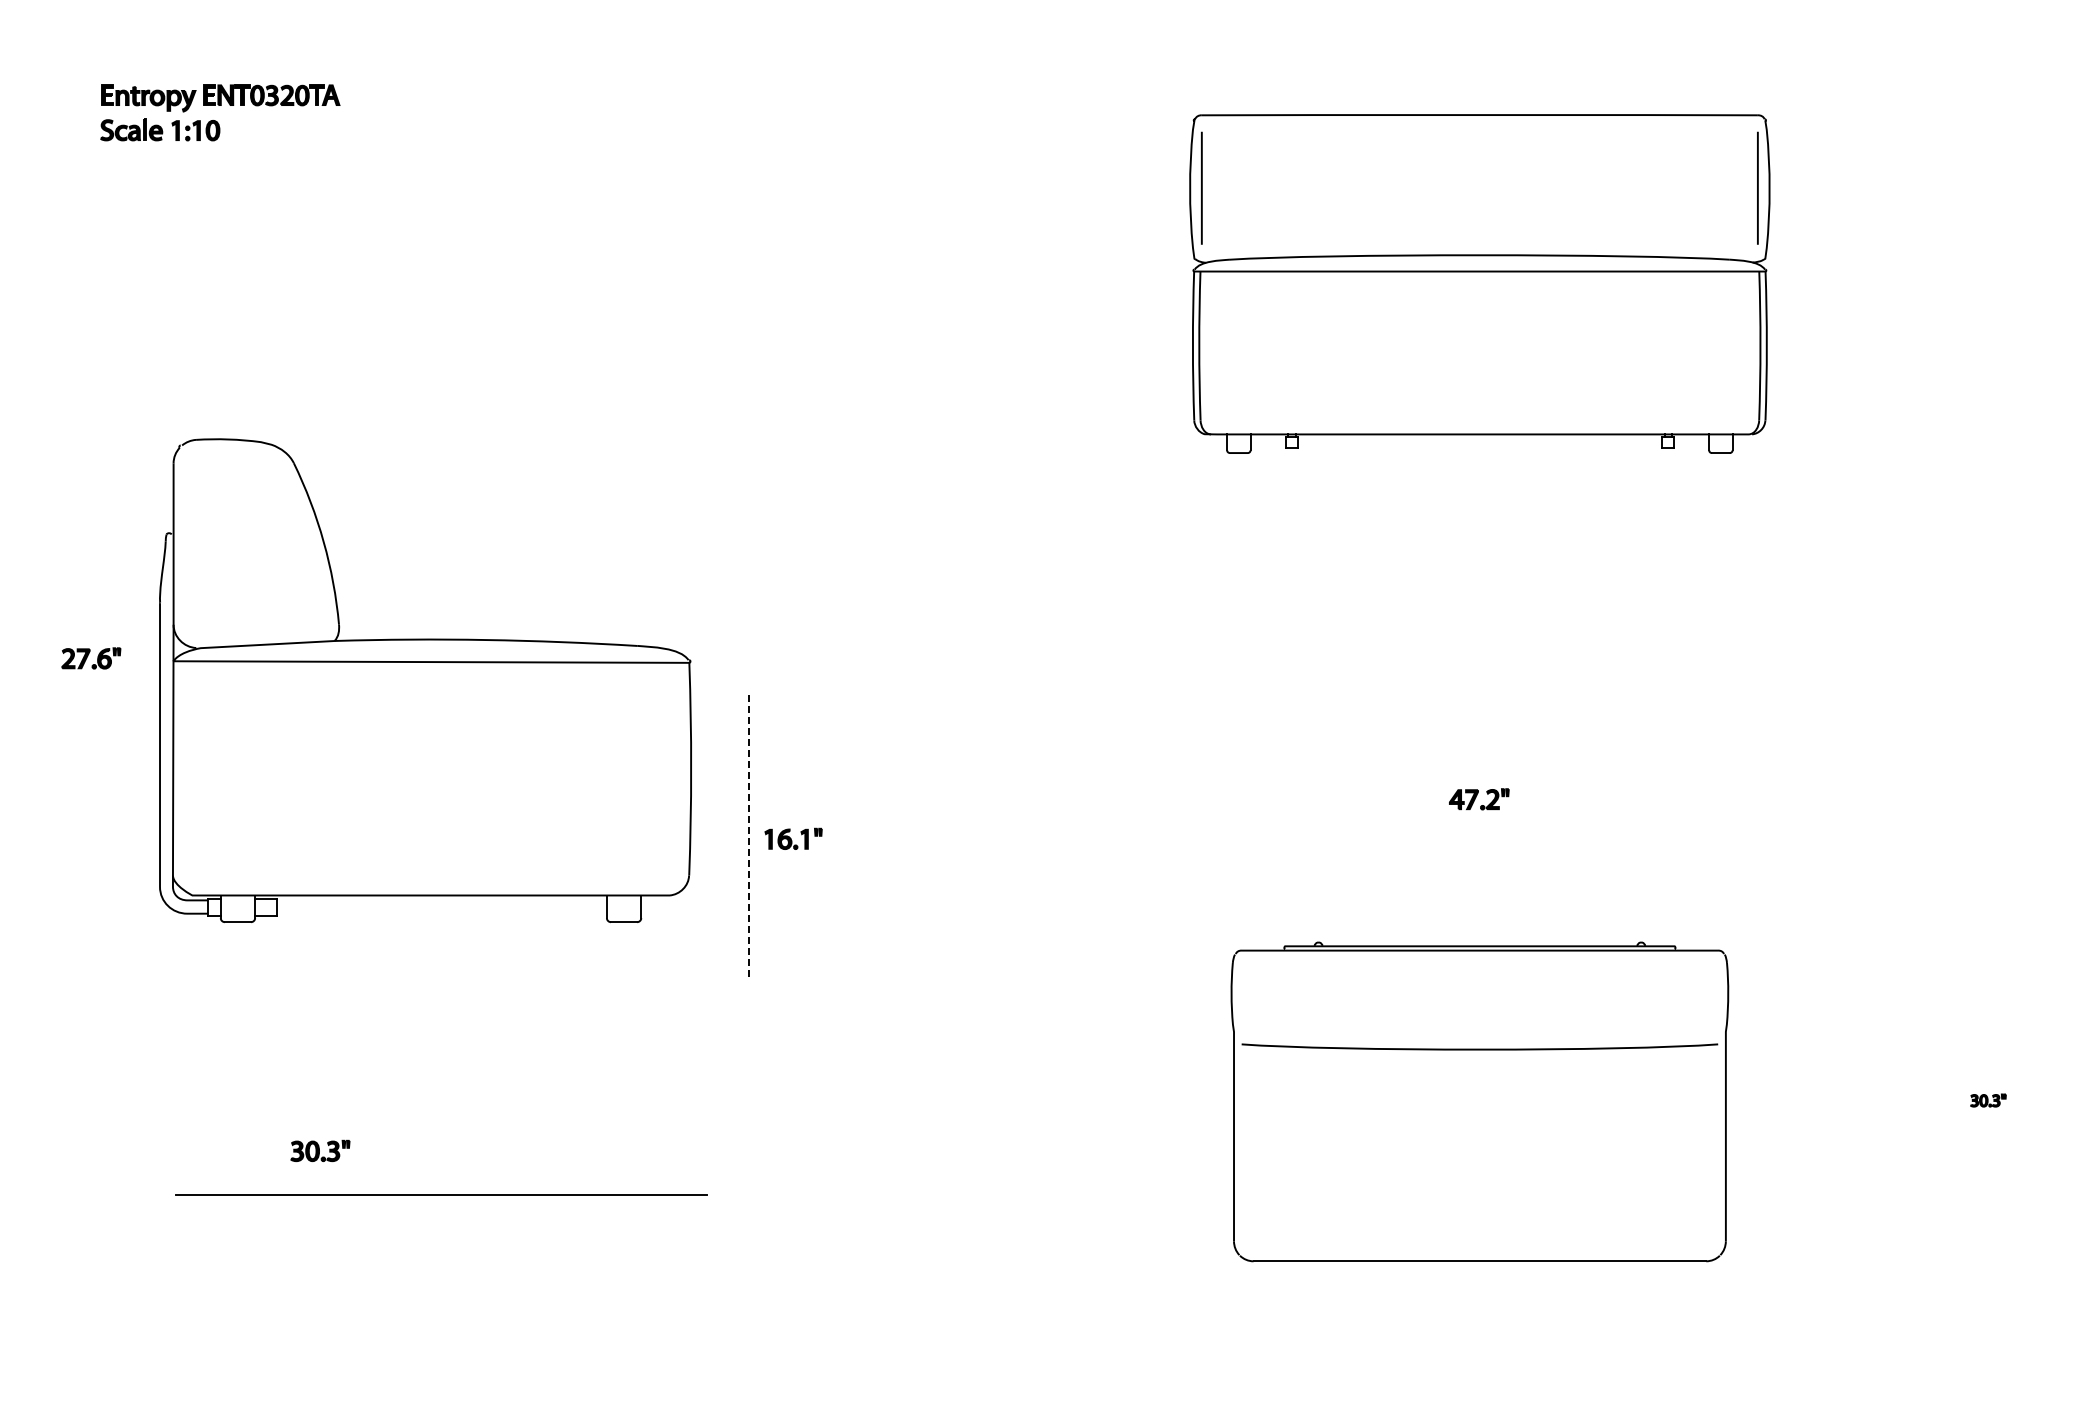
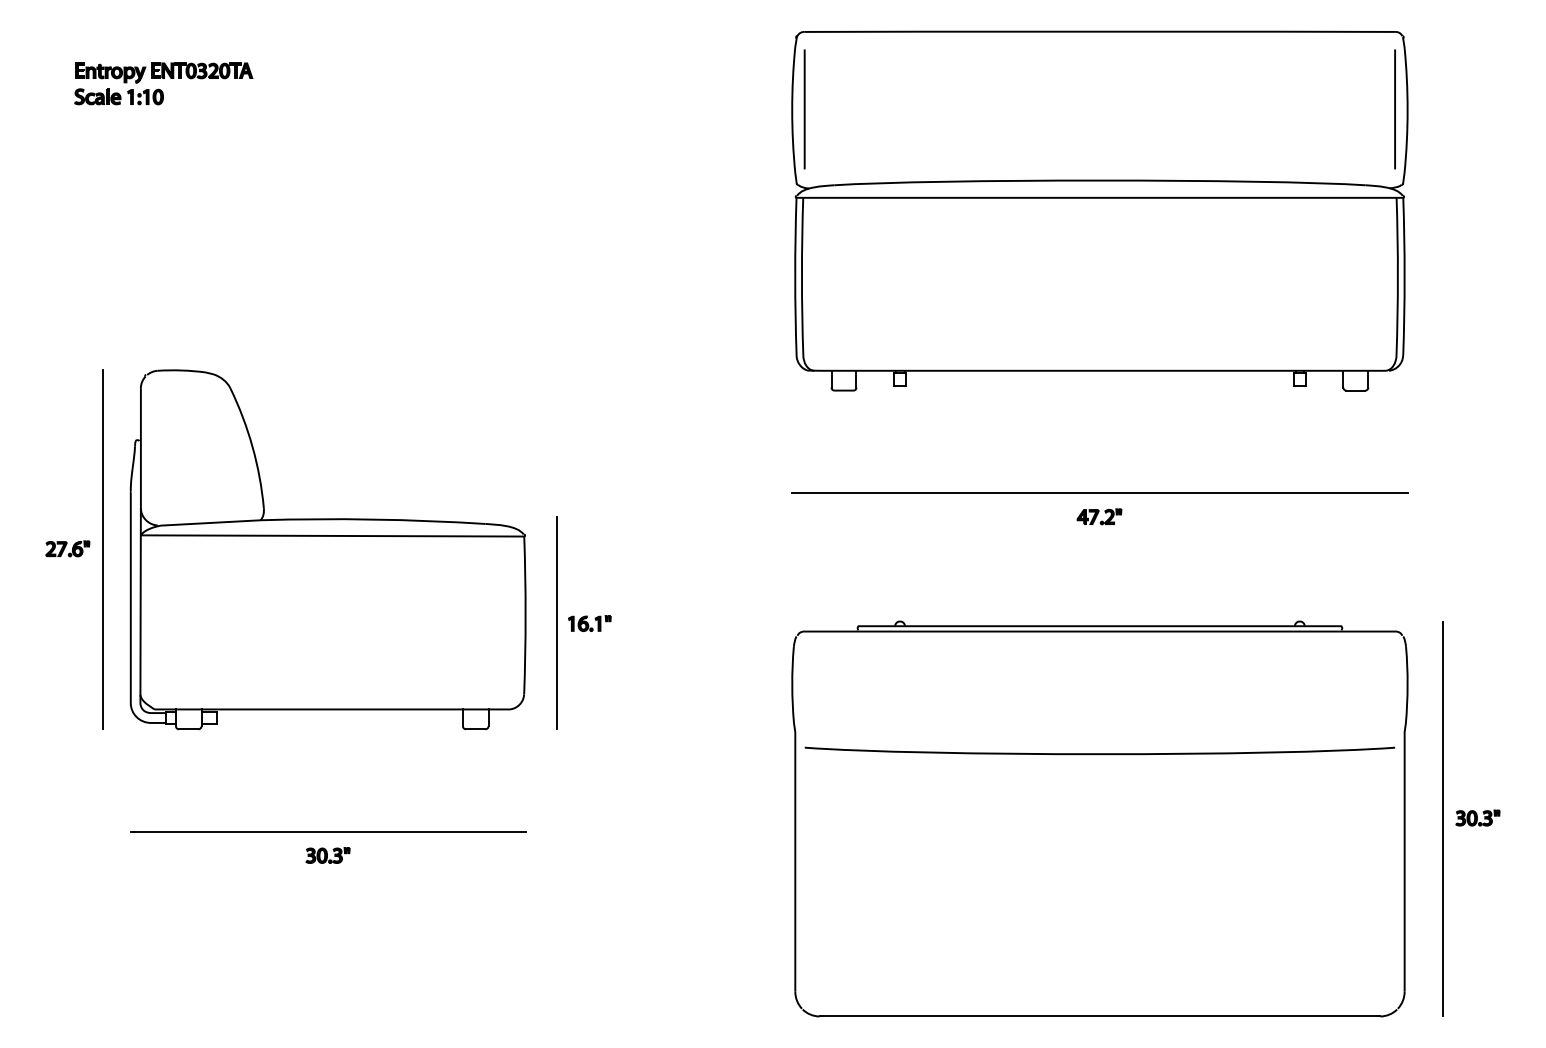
part: (1479, 283) -> (1099, 210), size x1.43
part: (91, 658) -> (67, 548), moved
line: (1479, 663) -> (1099, 493), added
part: (425, 680) -> (328, 549), moved
line: (139, 739) -> (103, 549), added
part: (1479, 799) -> (1099, 516), moved
line: (748, 838) -> (556, 623), dashed -> solid
part: (1988, 1100) -> (1478, 817), size x1.67
part: (1479, 1101) -> (1099, 818), size x1.67
line: (1940, 1101) -> (1442, 818), added
part: (320, 1150) -> (328, 855), moved
line: (441, 1194) -> (328, 831), moved

